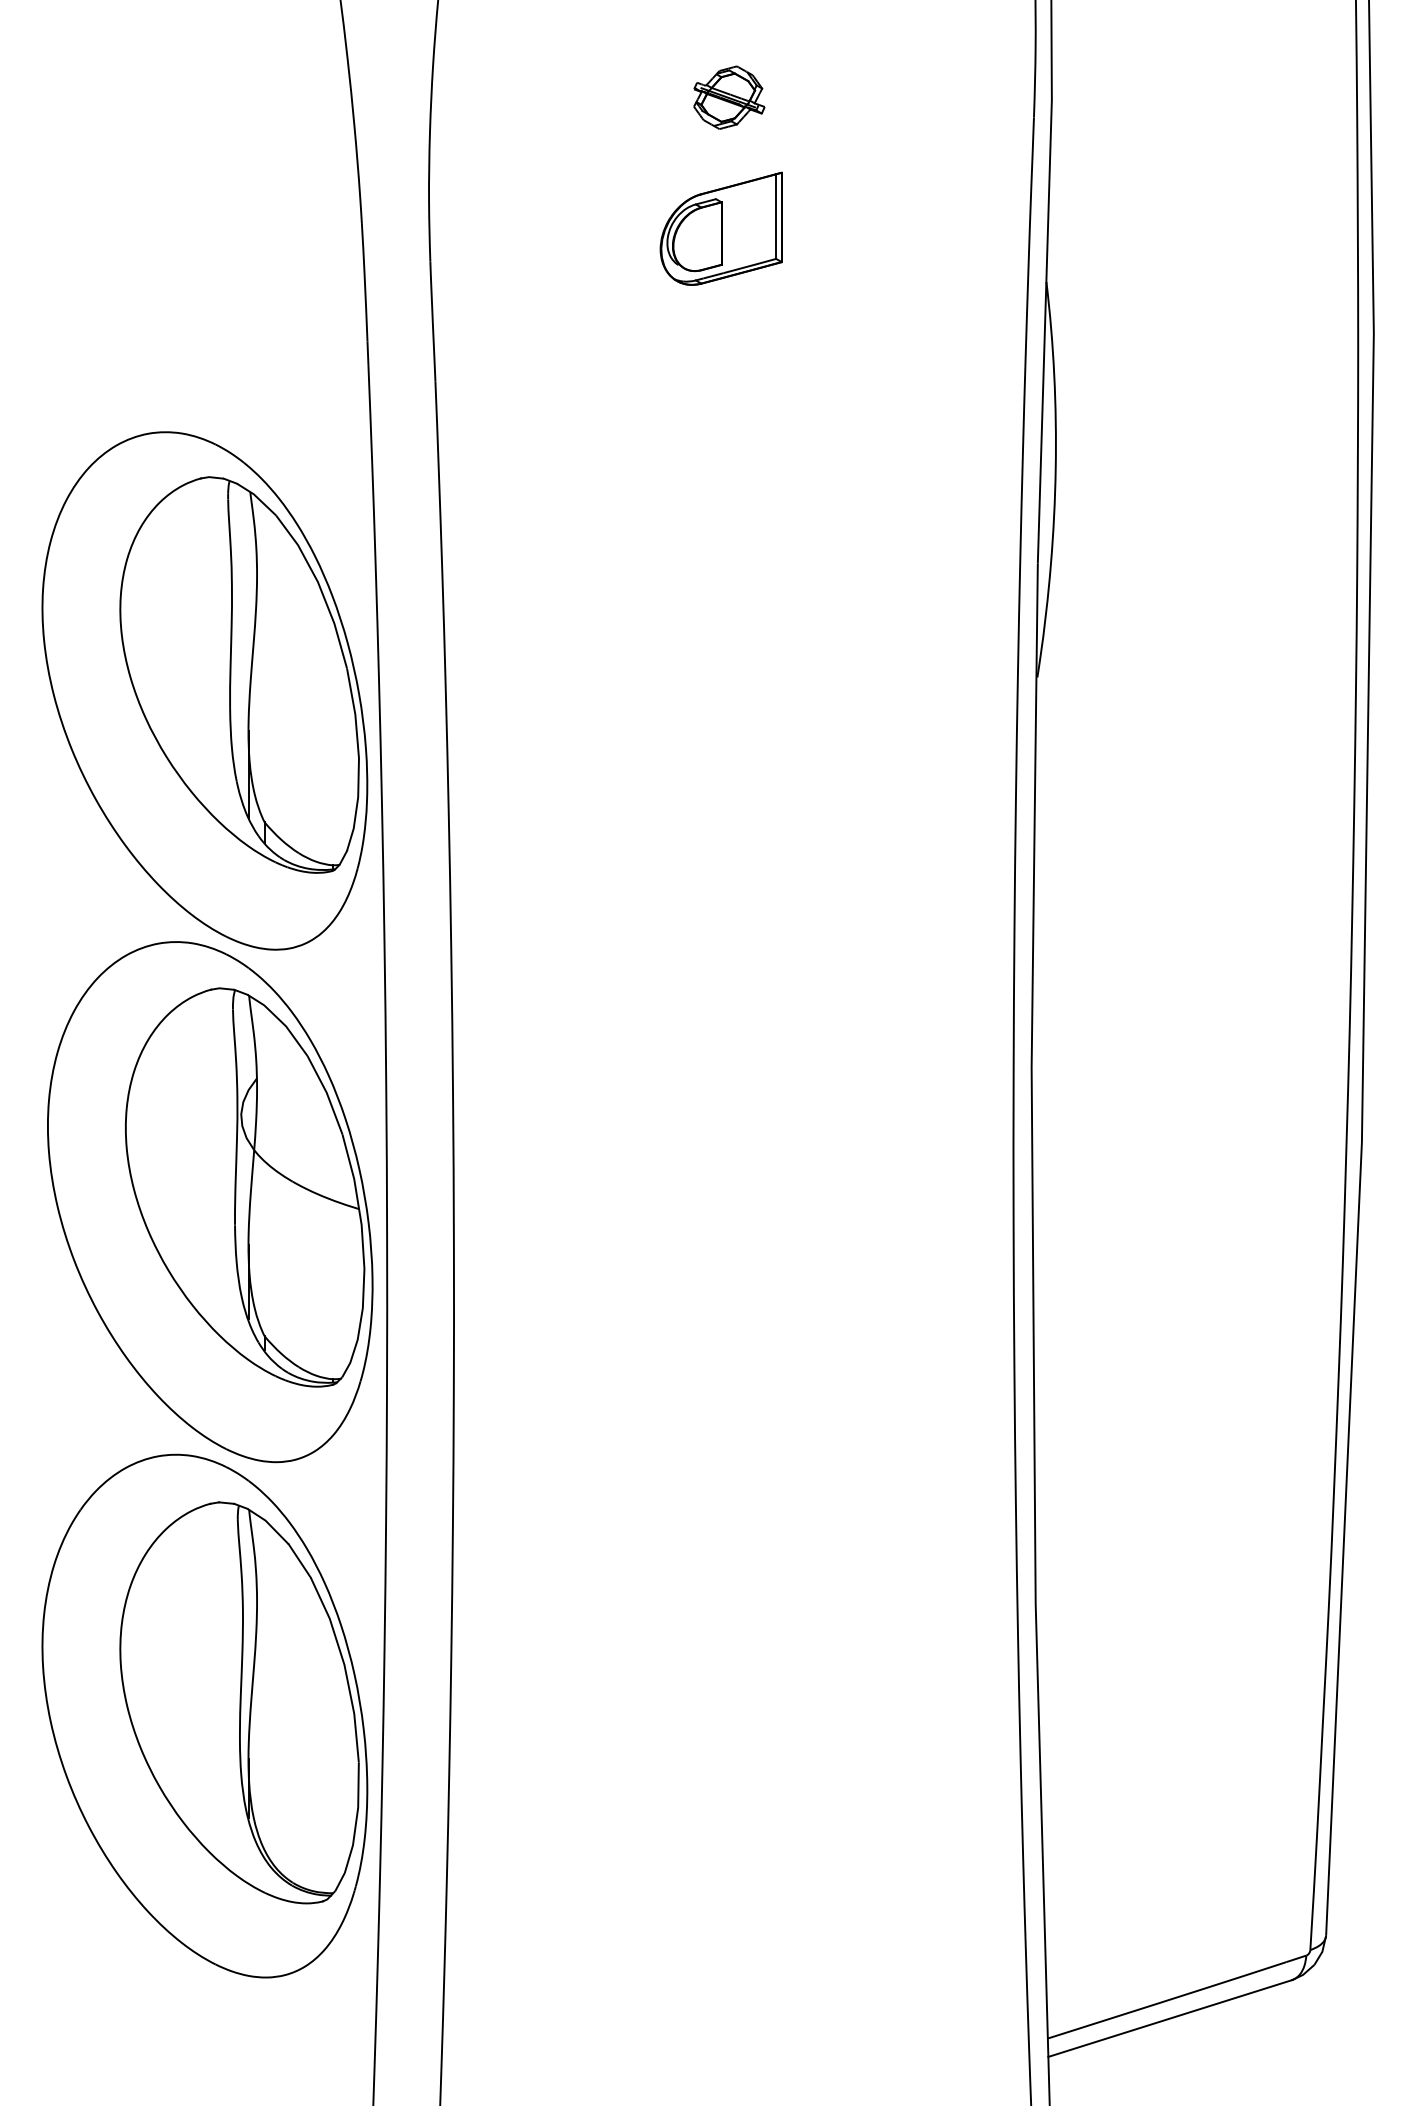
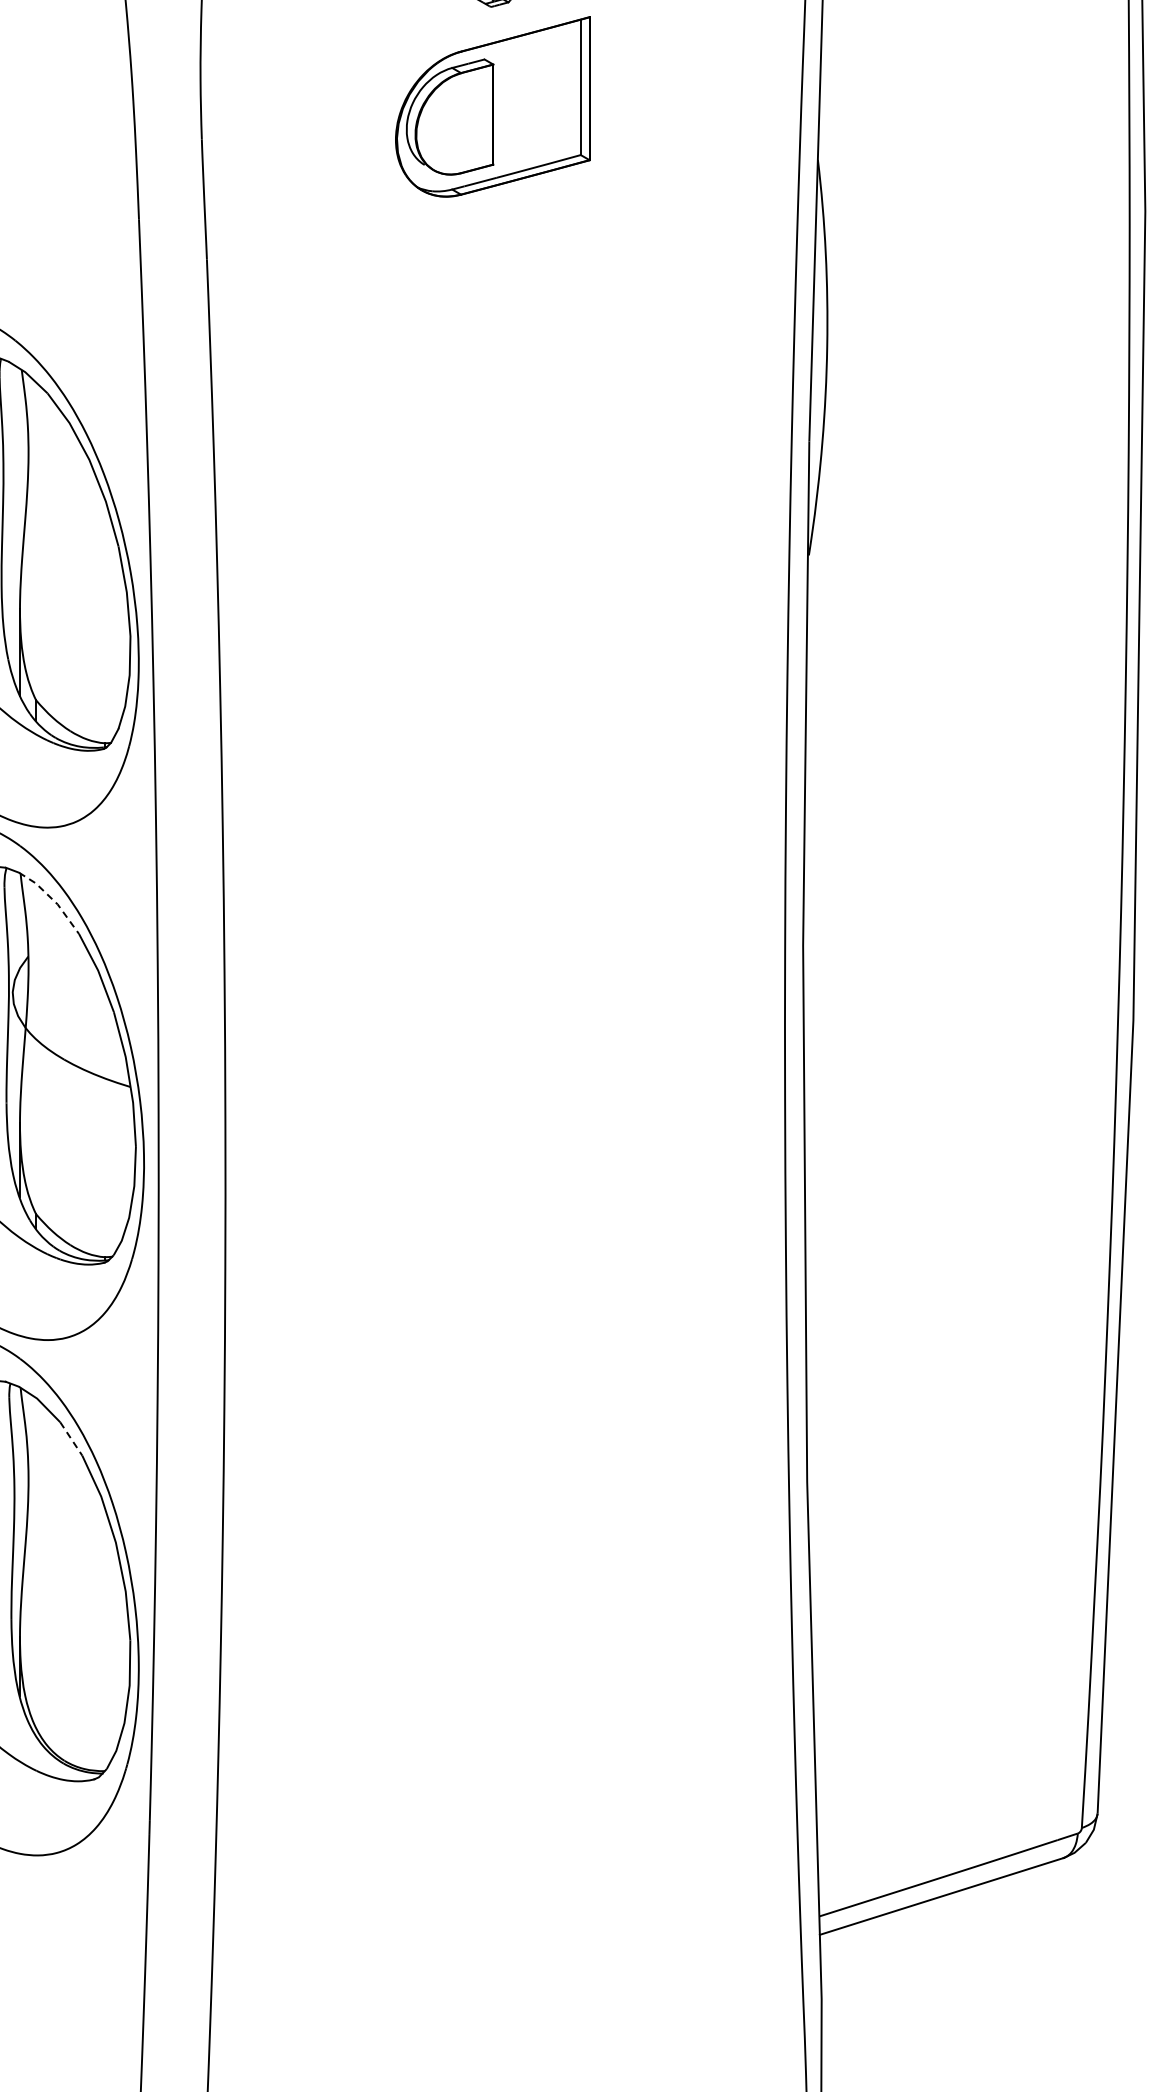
part: (720, 228) -> (492, 106), size x1.6
line: (281, 1021) -> (53, 899), solid -> dashed
line: (300, 1561) -> (72, 1439), solid -> dashed

